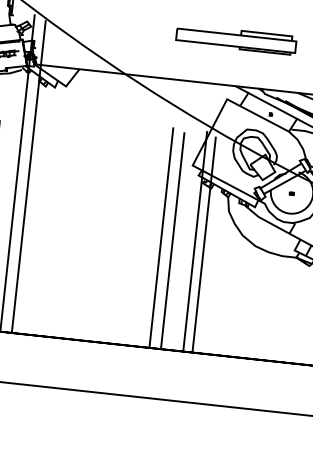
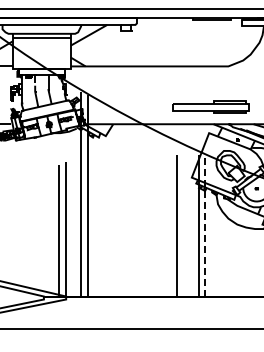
part: (235, 39) -> (210, 106), moved
line: (173, 240) -> (184, 226), removed
line: (204, 245) -> (204, 227), solid -> dashed

